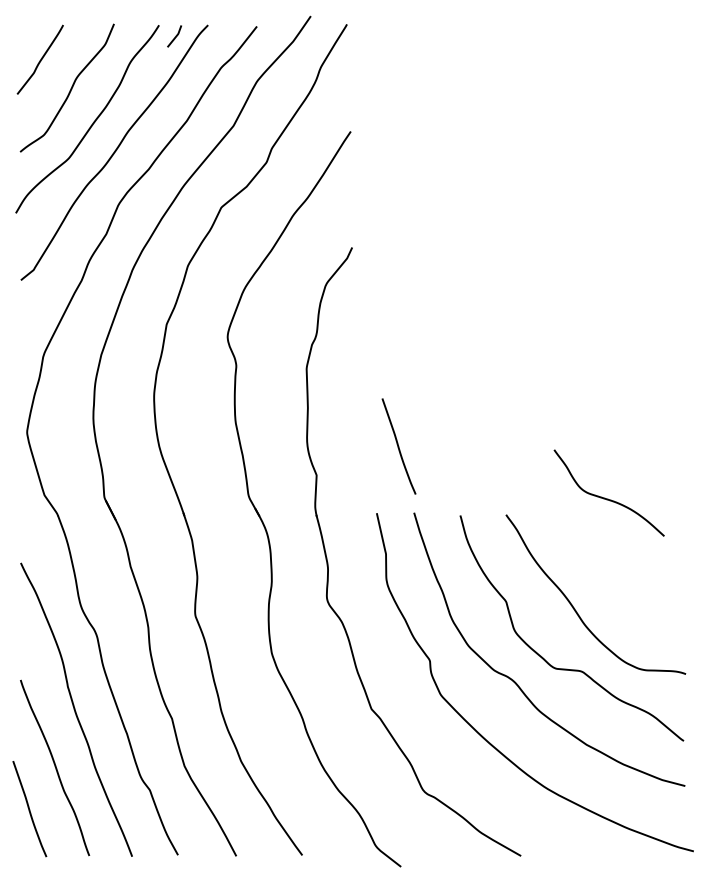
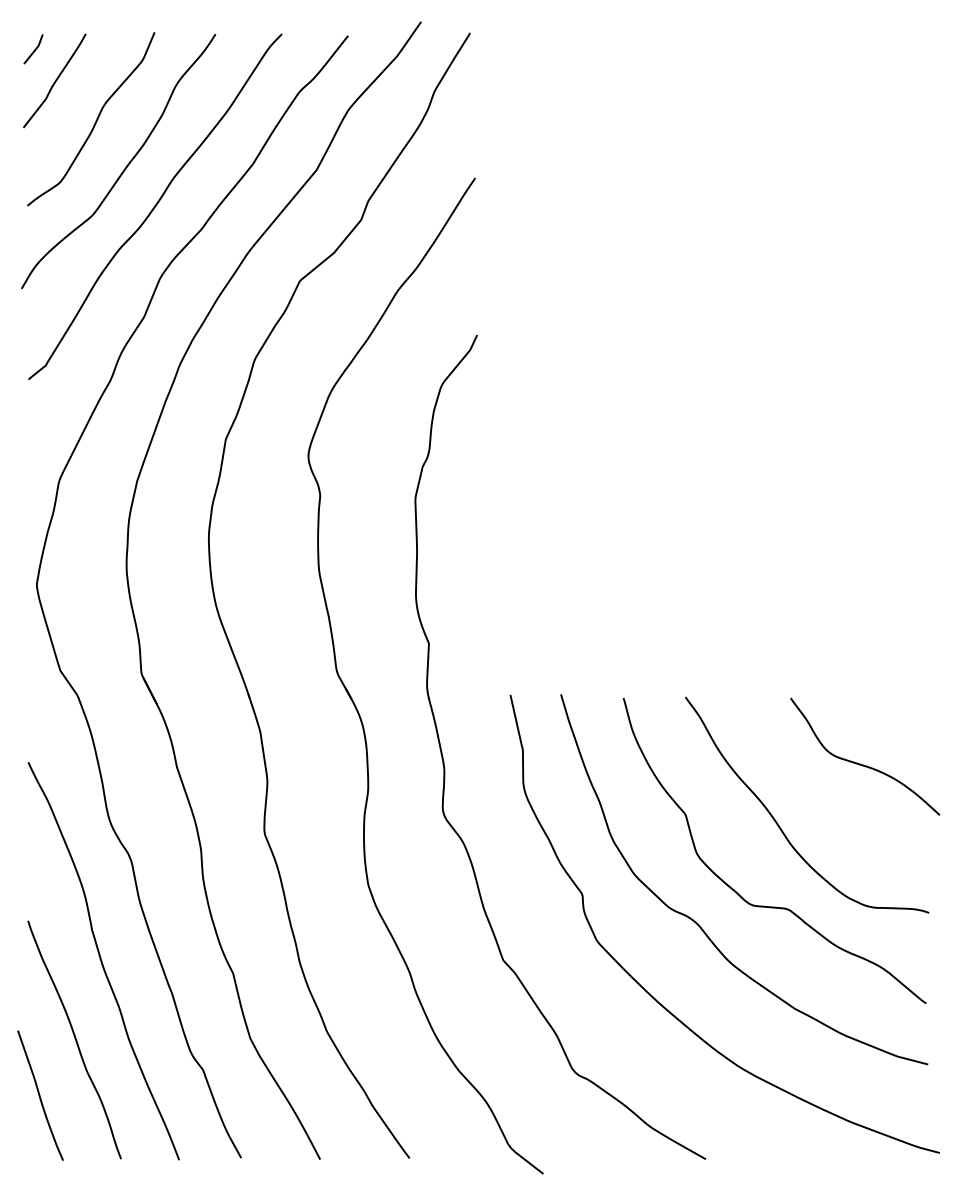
curve: (175, 36) -> (34, 49), moved
curve: (399, 446) -> (540, 604), removed
curve: (607, 498) -> (863, 764), moved

